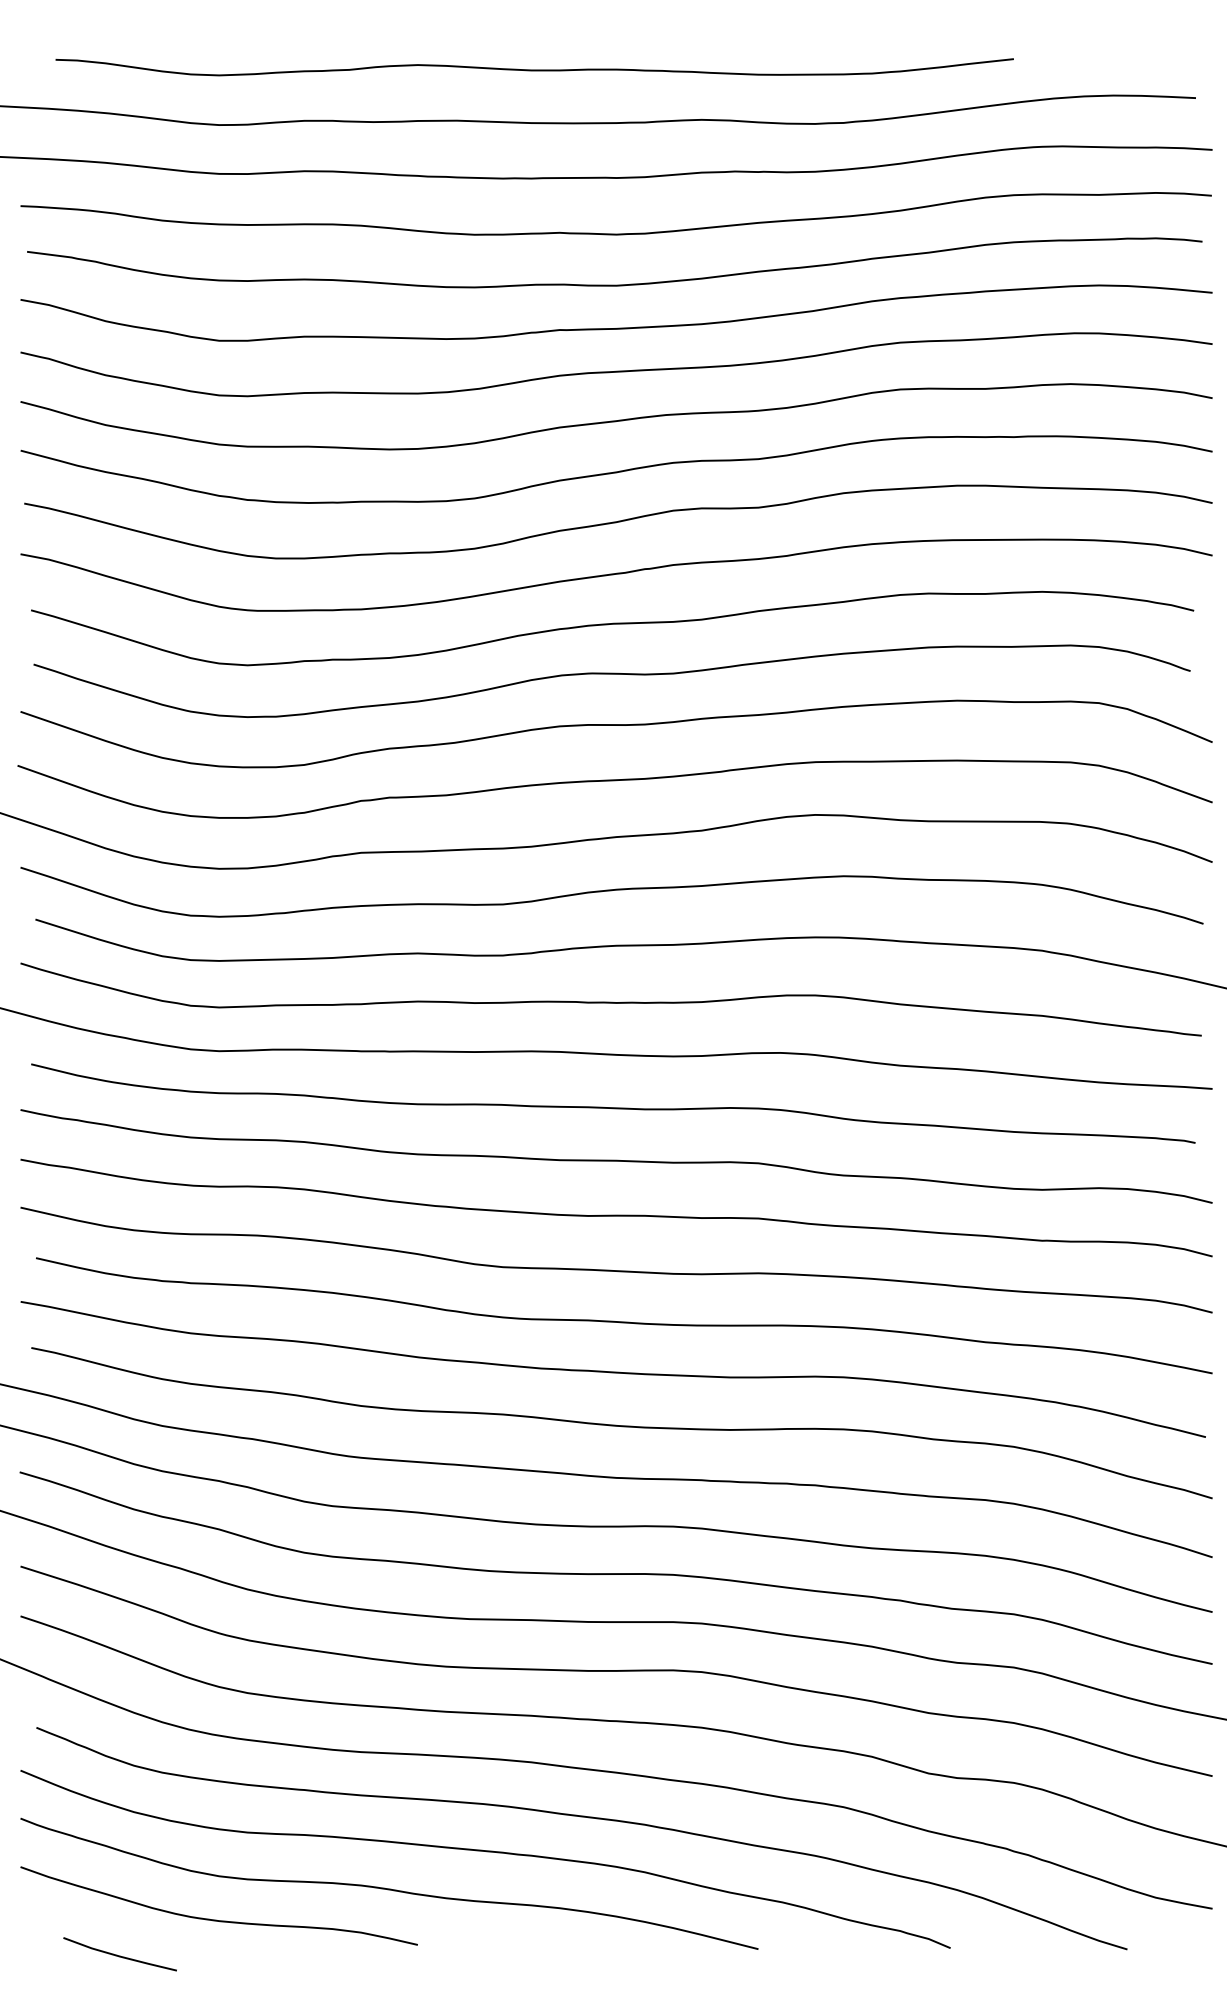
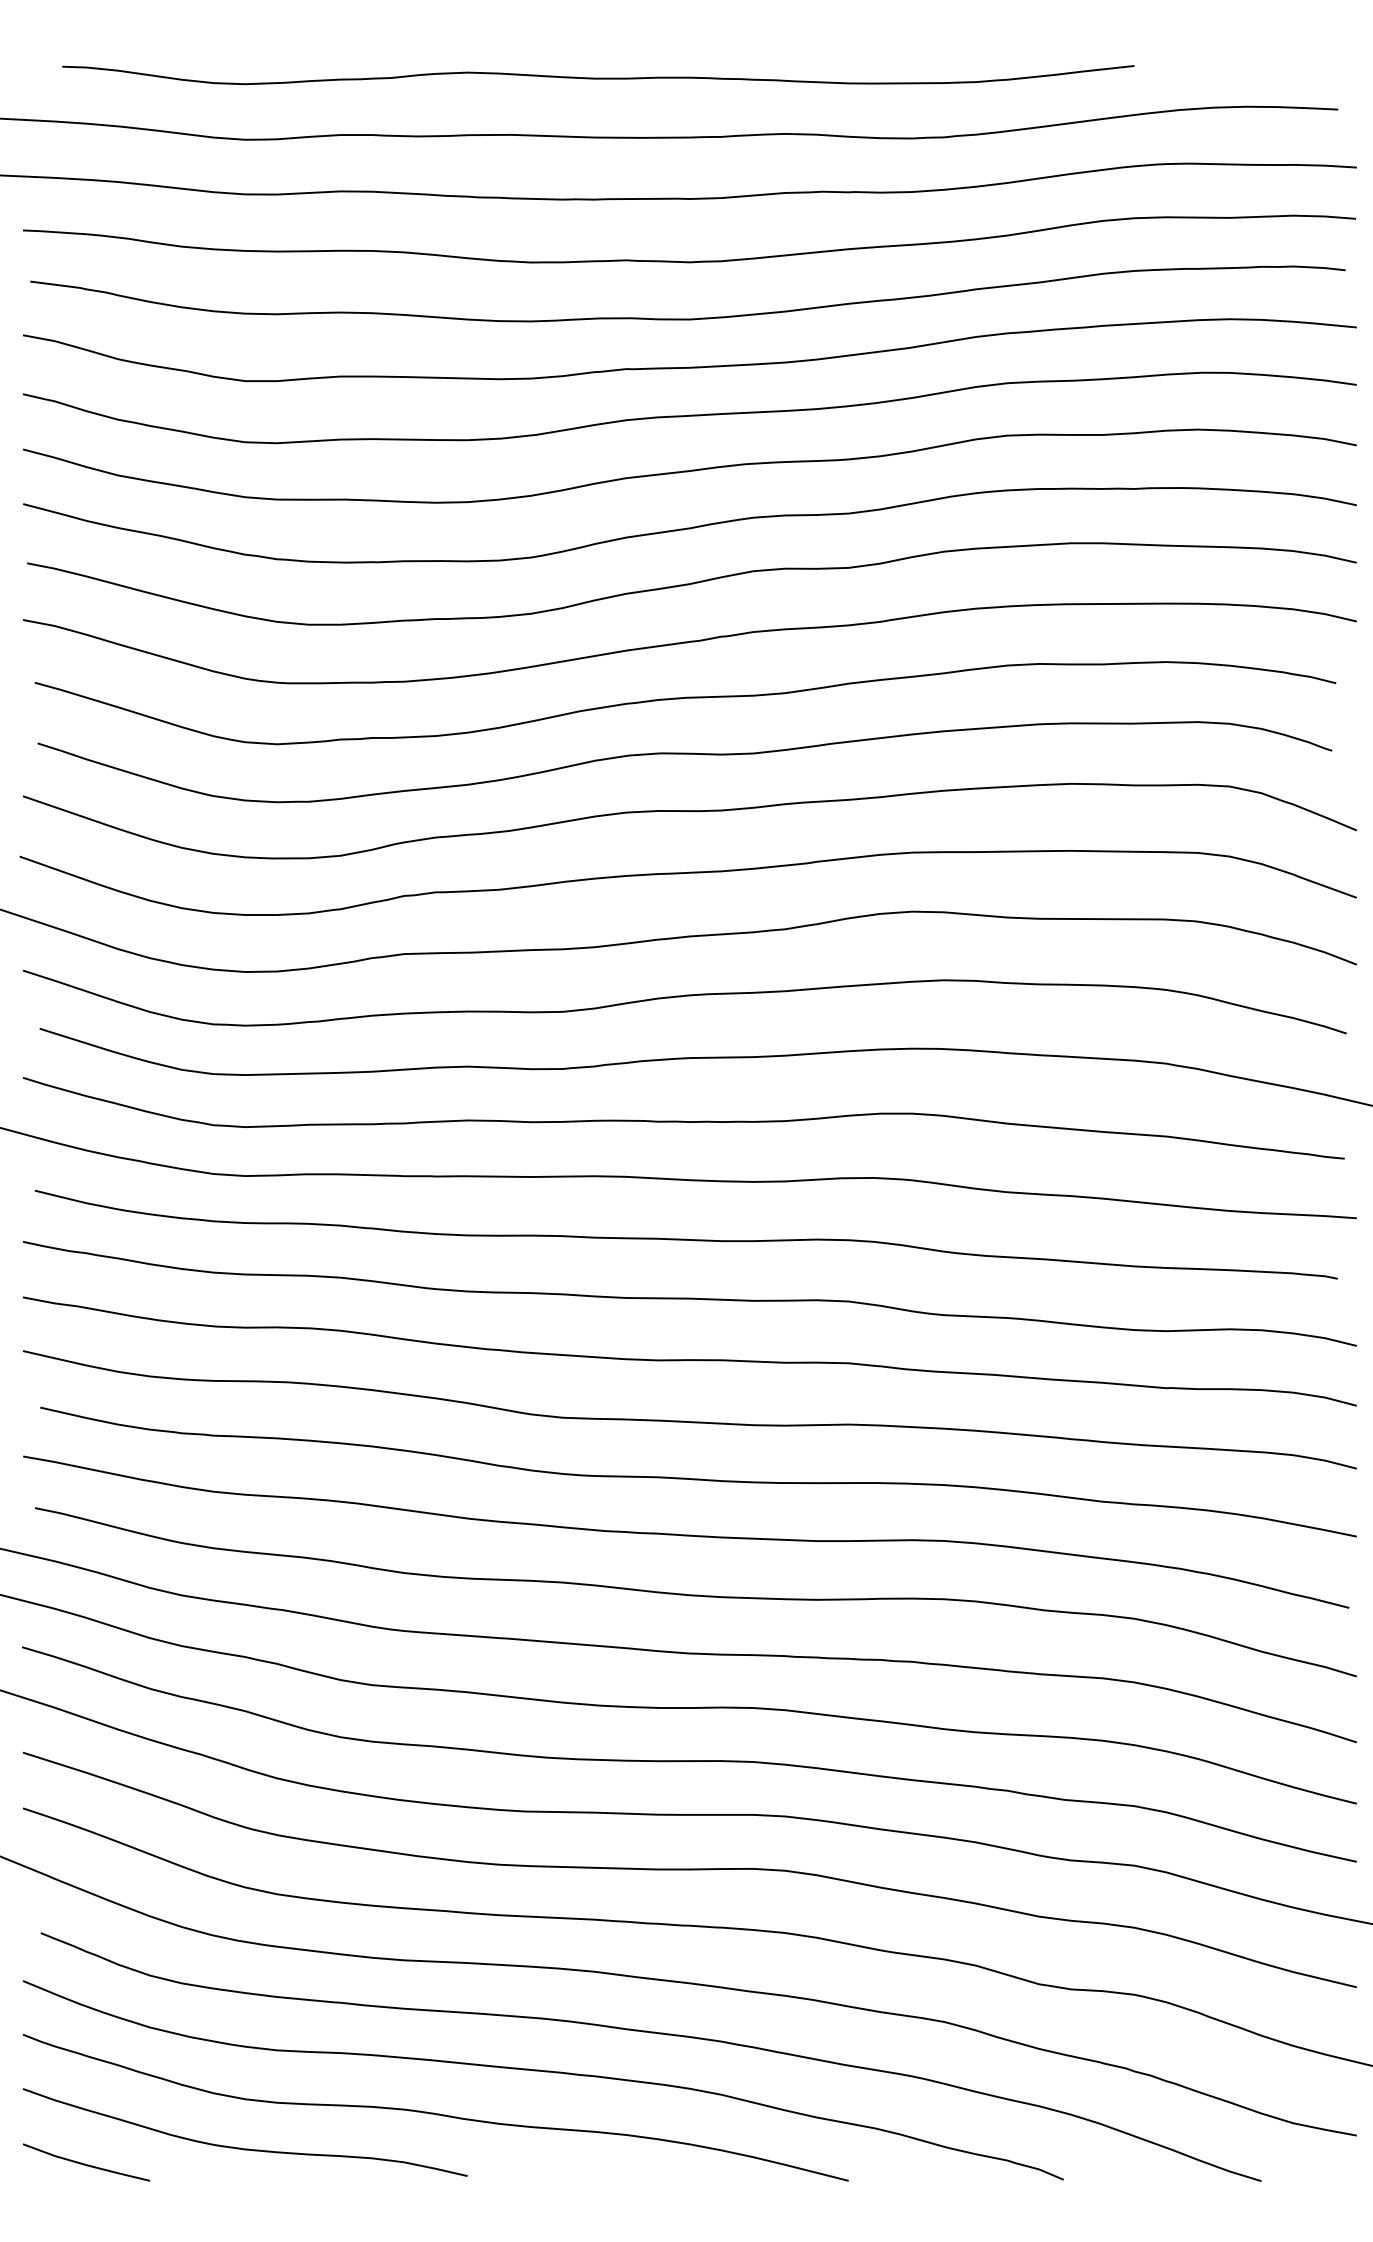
line: (119, 1955) -> (85, 2163), moved

